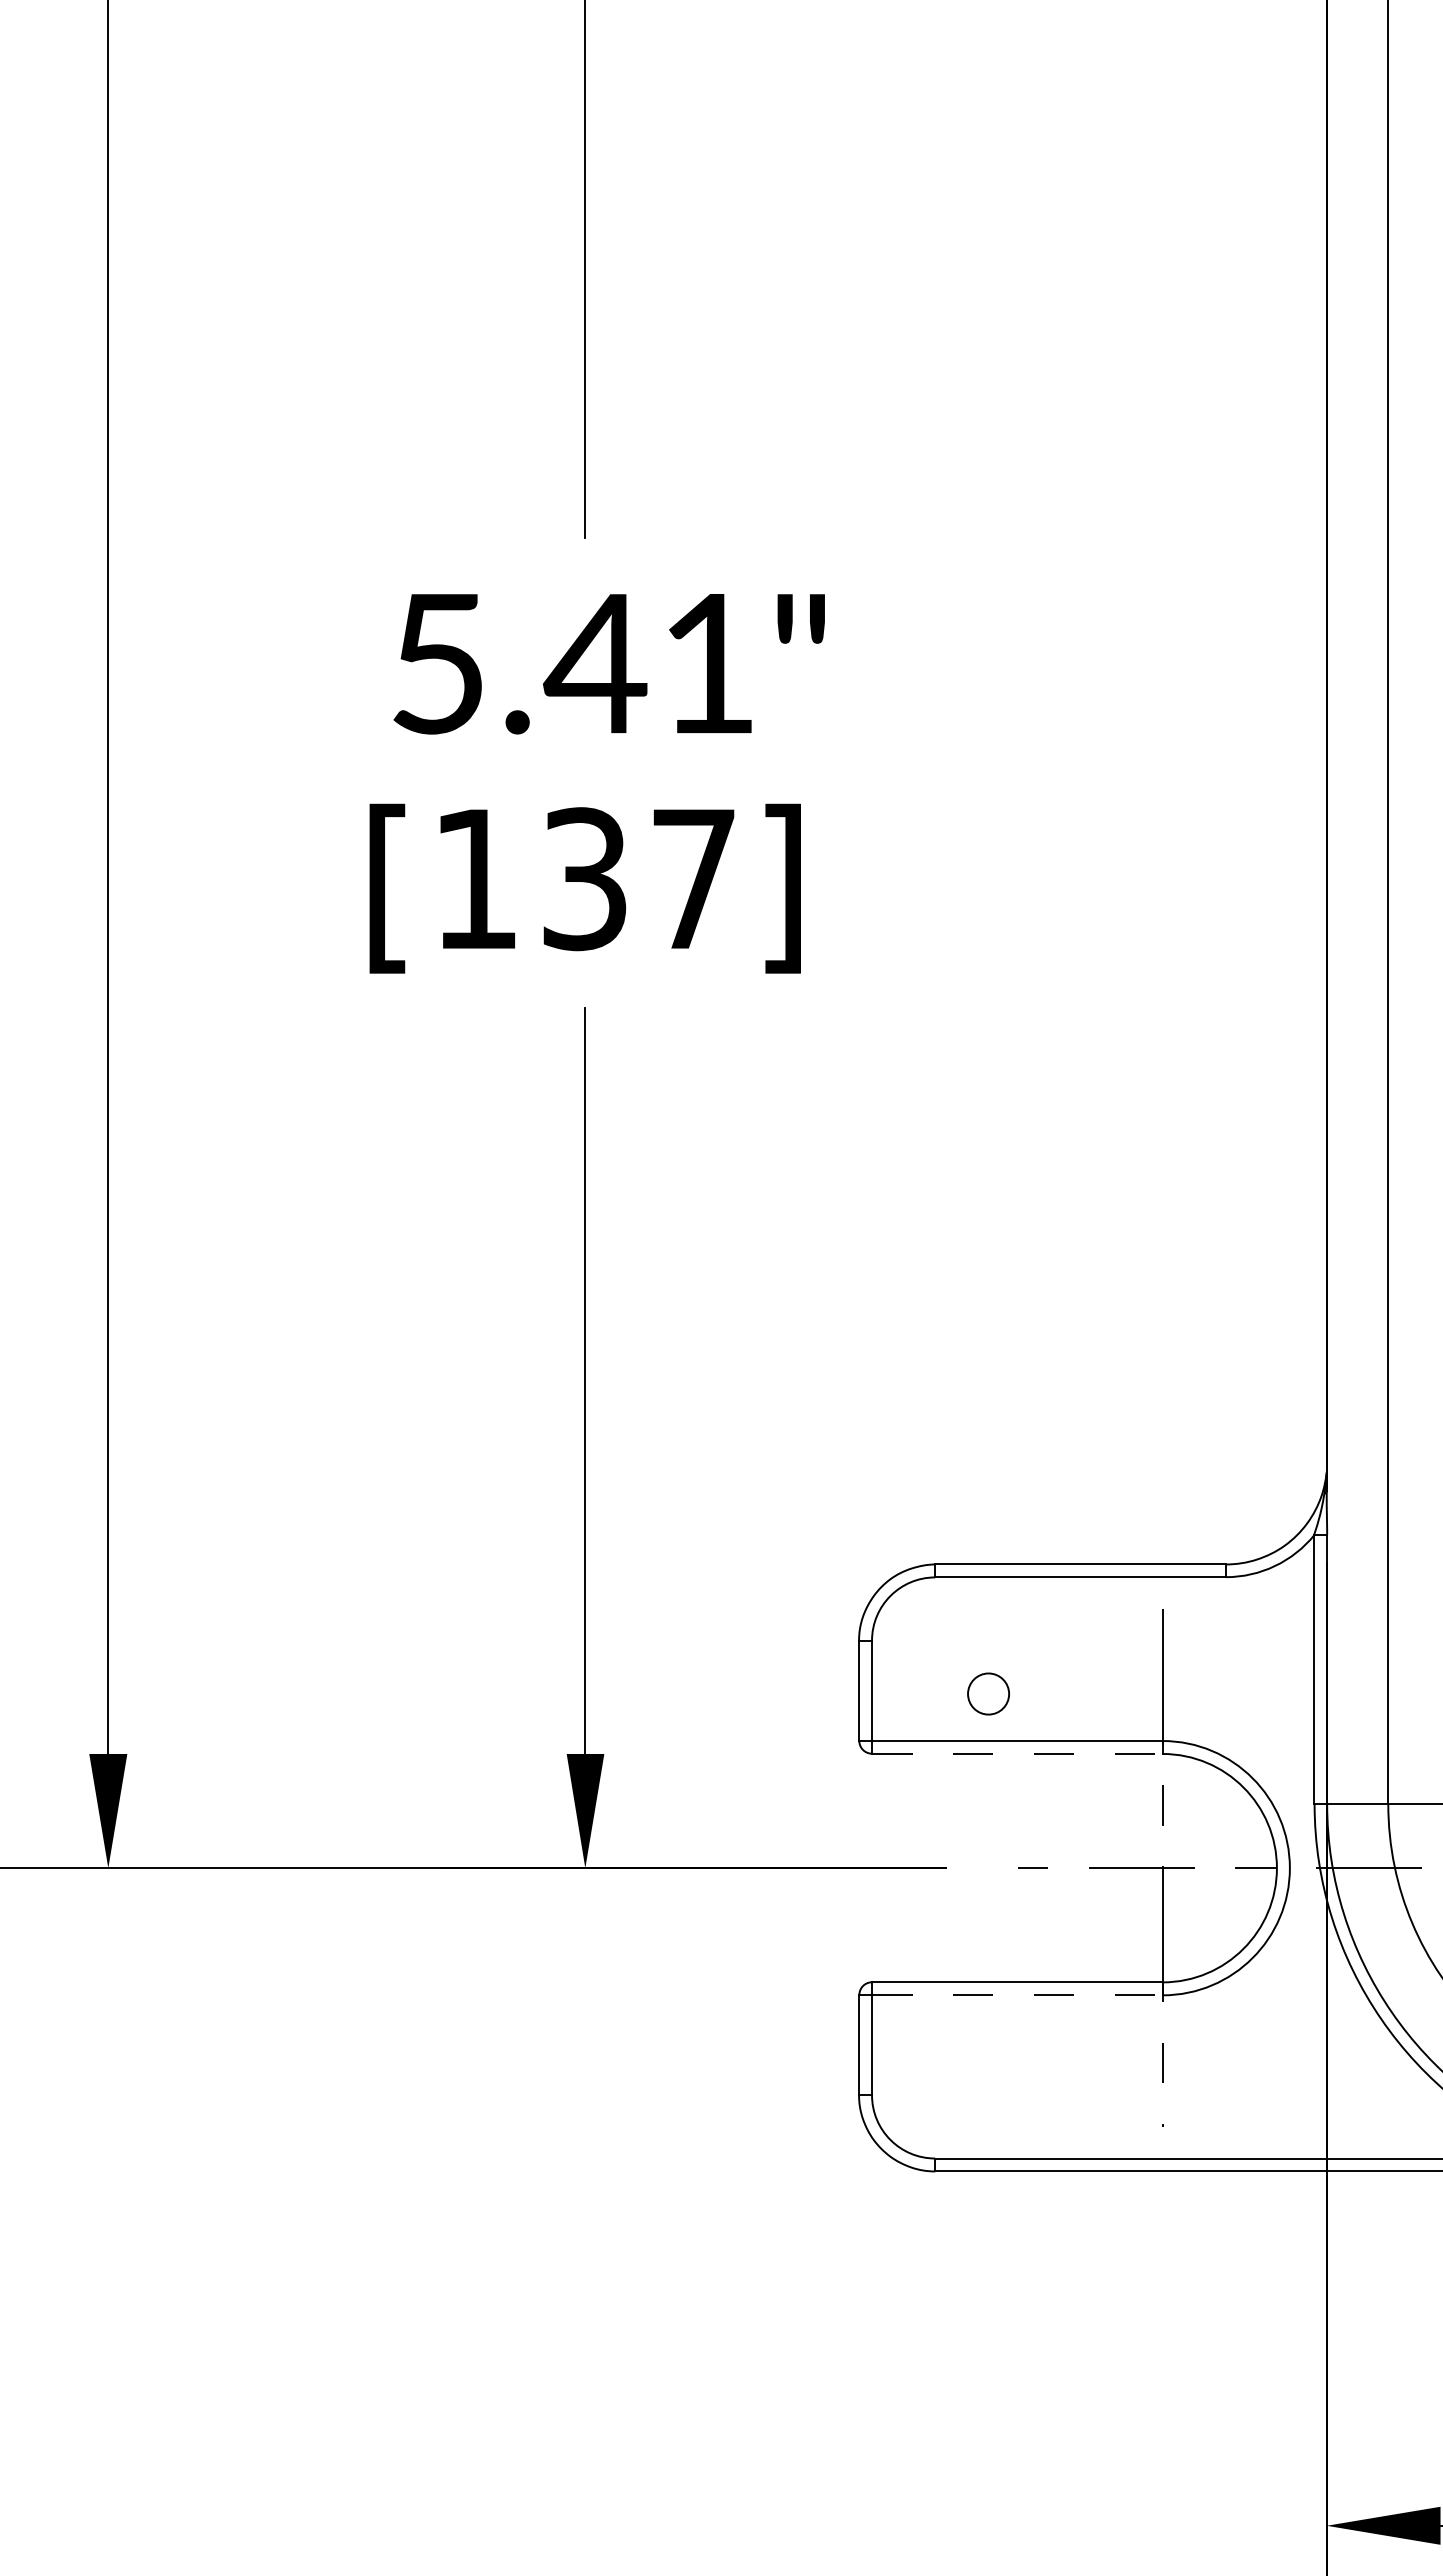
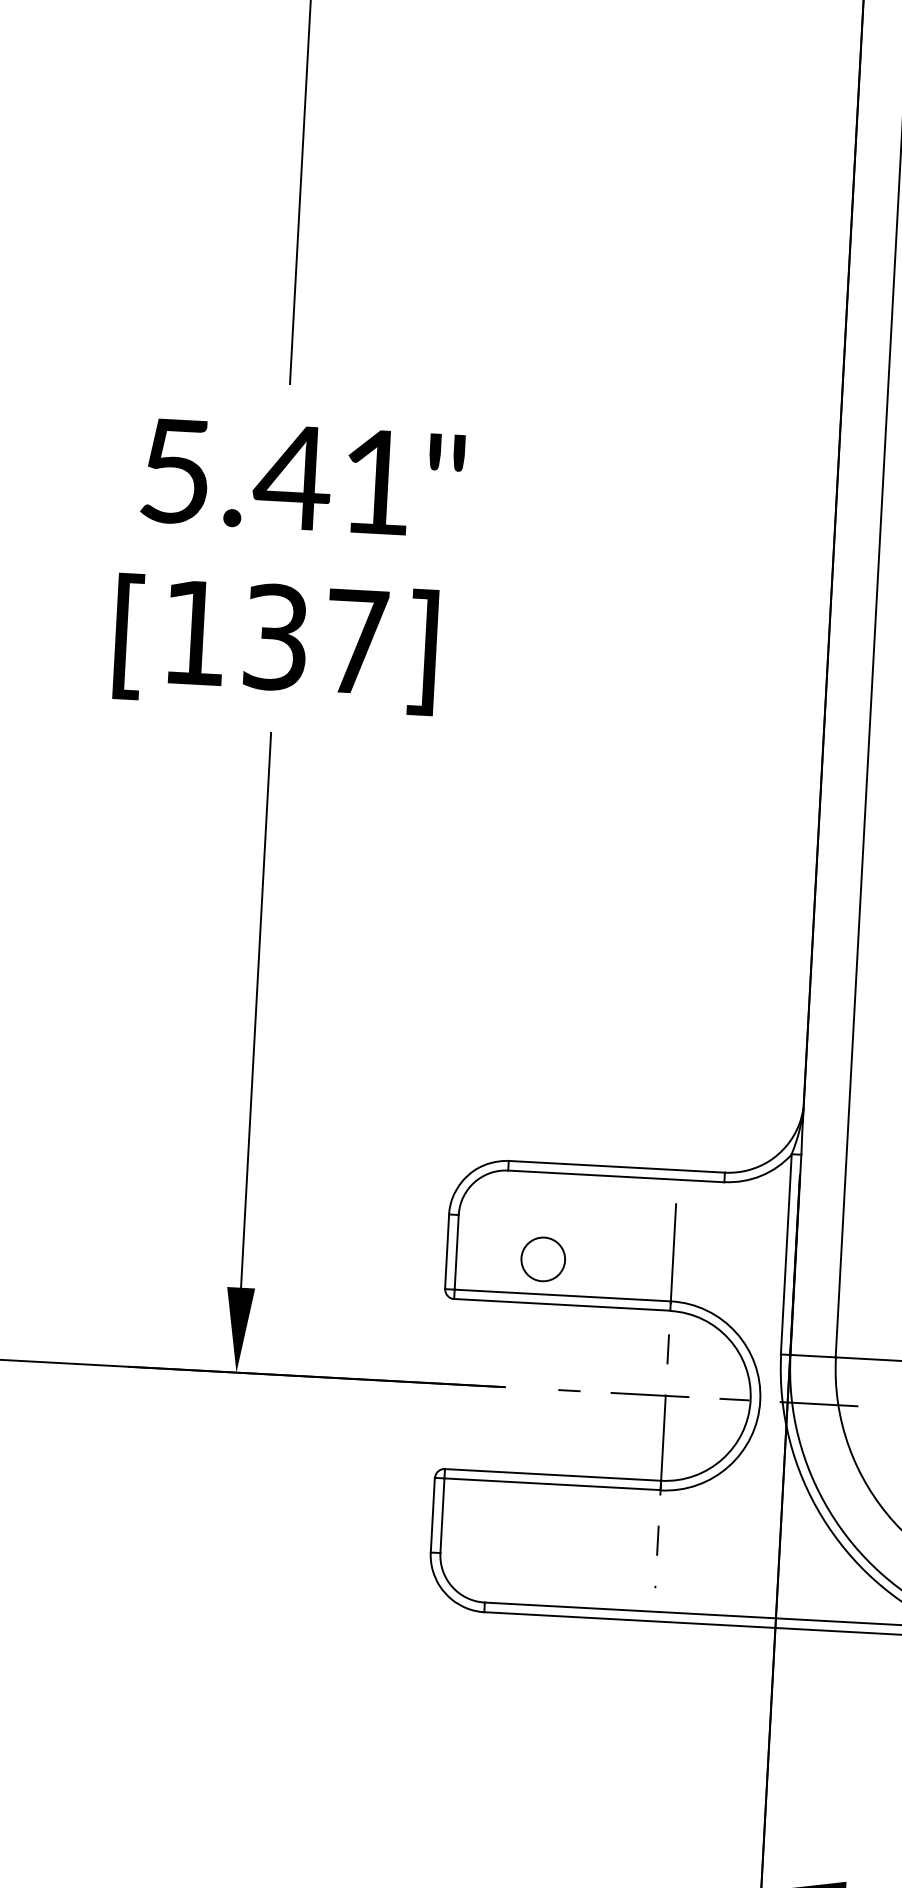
circle: (988, 1693) -> (543, 1259), size x1.43
line: (1017, 1753) -> (562, 1304), dashed -> solid
line: (1017, 1994) -> (552, 1483), dashed -> solid

